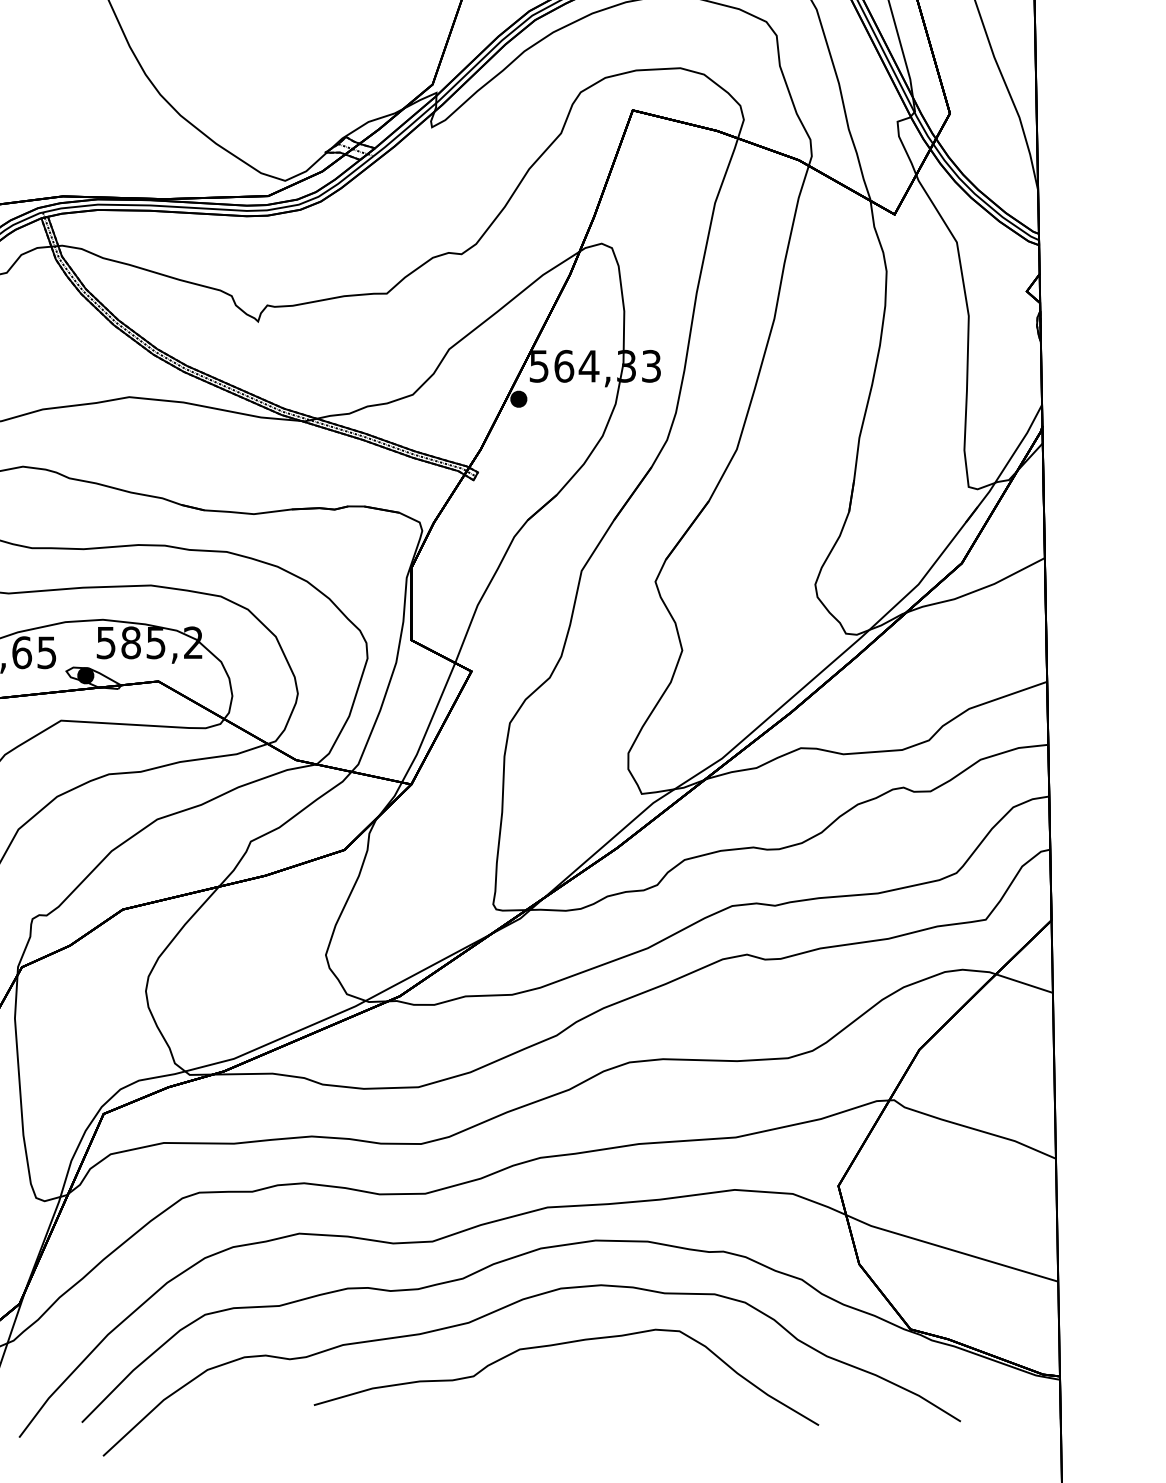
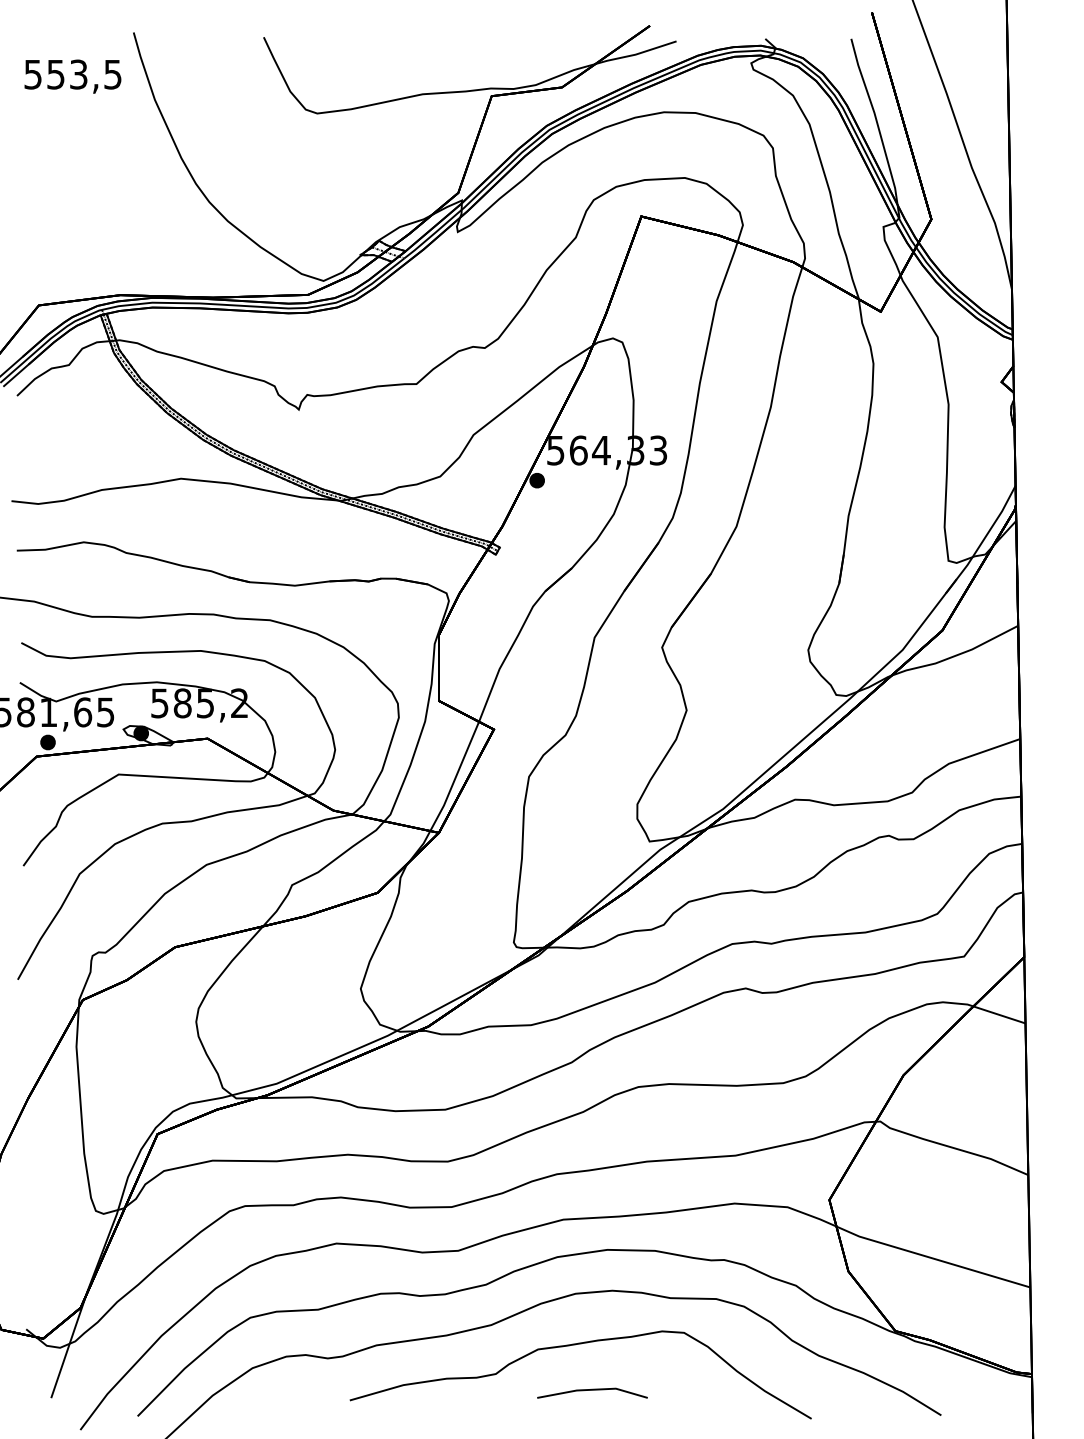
part: (579, 1396) -> (592, 1392), added

